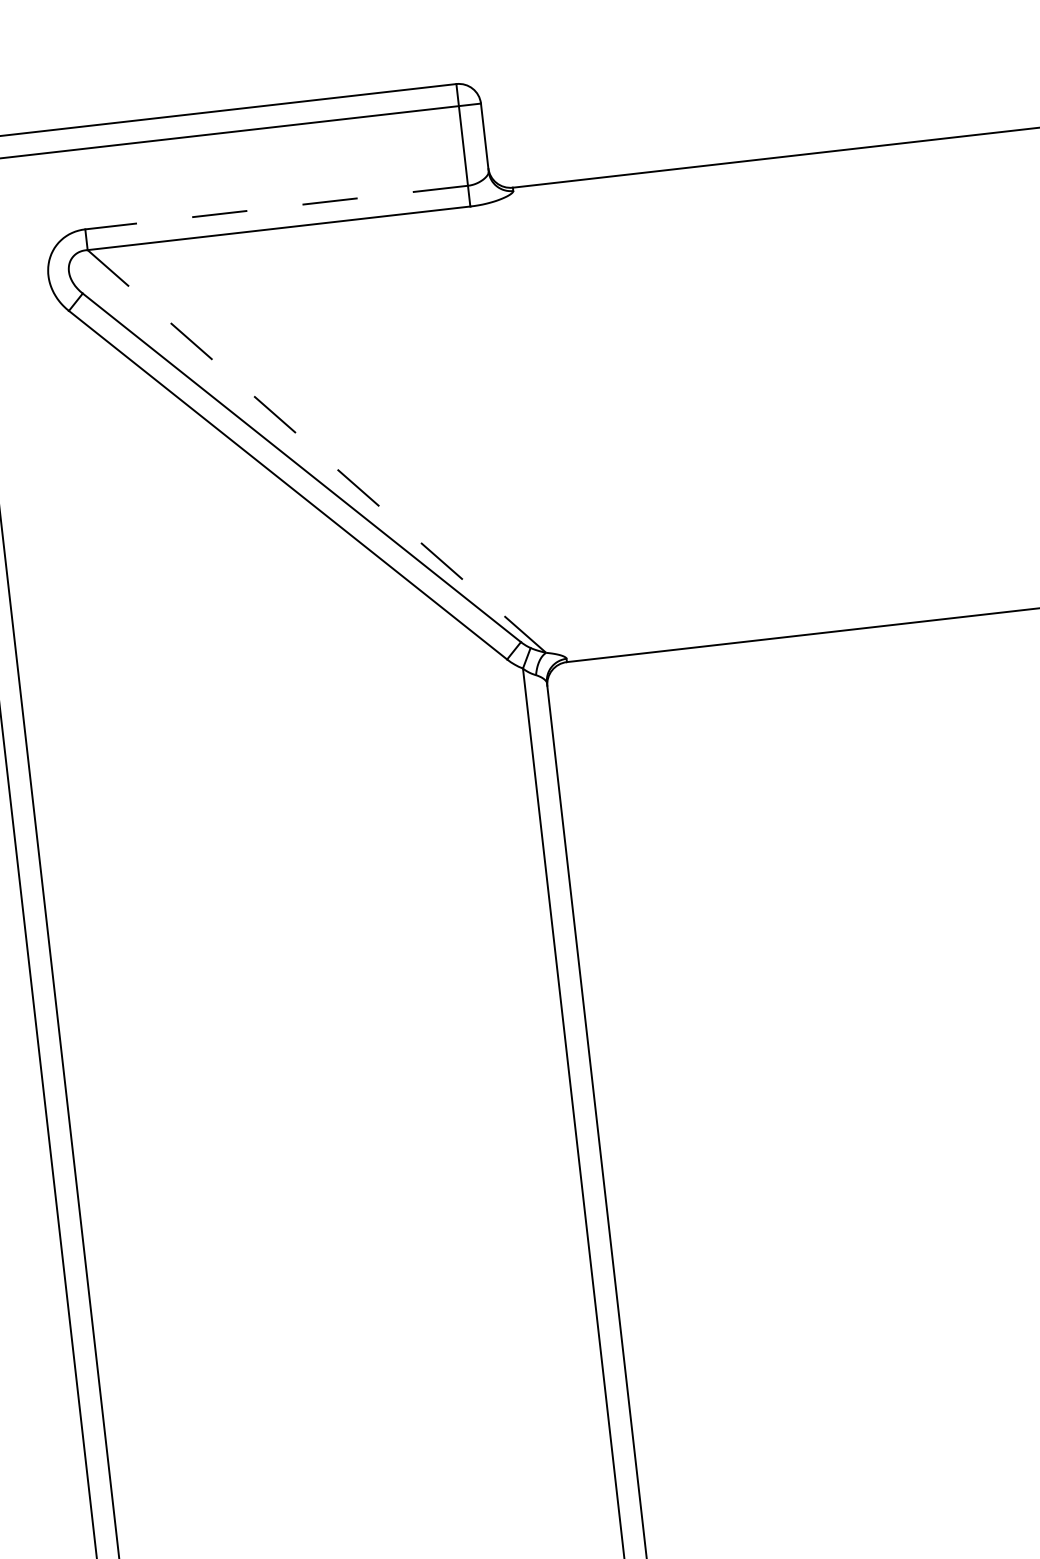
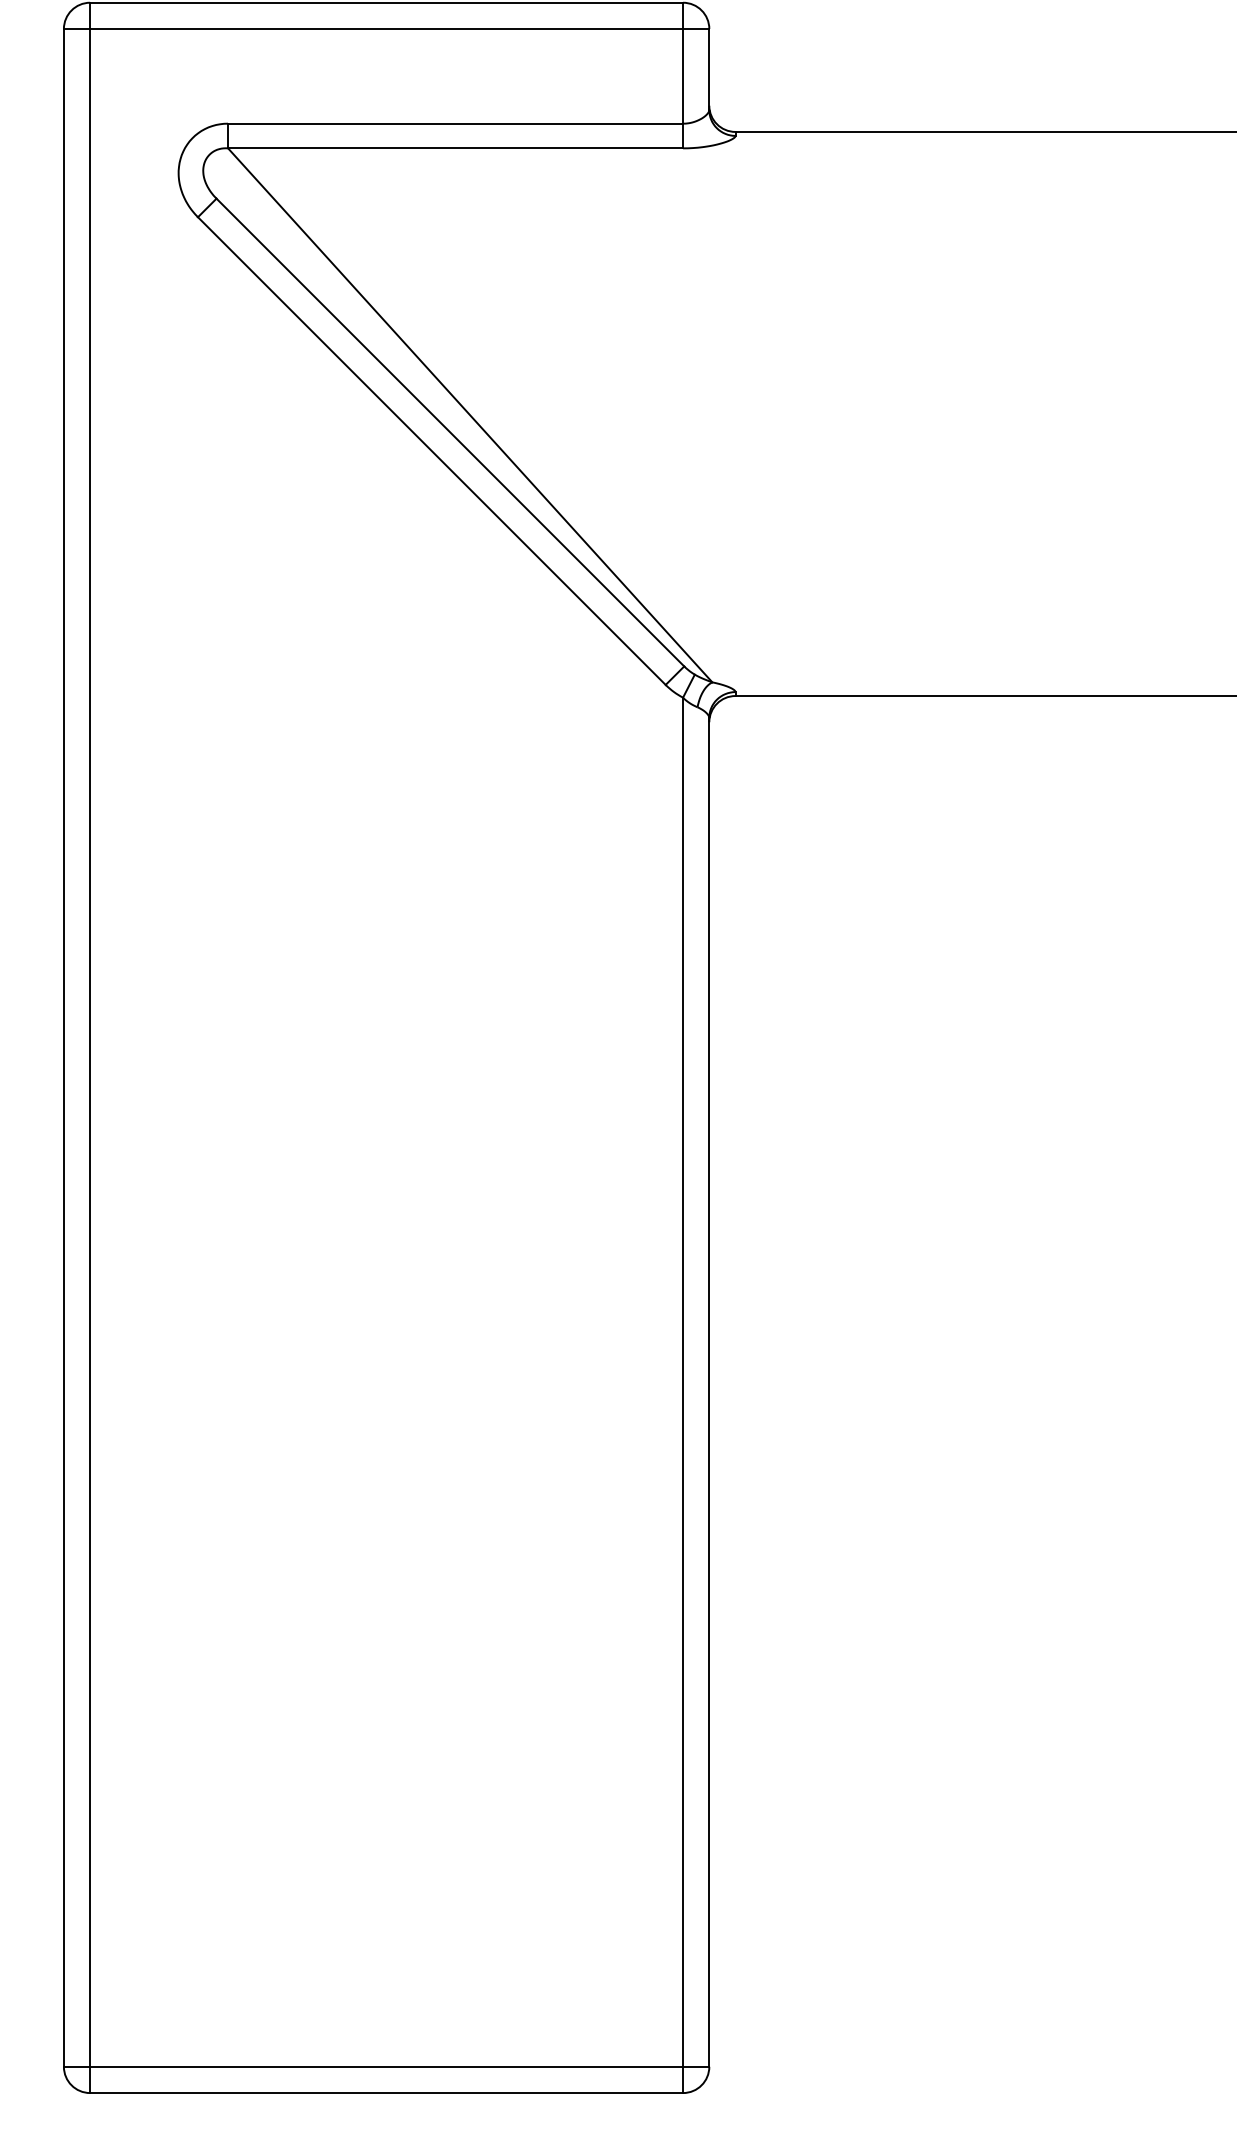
line: (276, 207) -> (455, 123), dashed -> solid
line: (316, 451) -> (469, 415), dashed -> solid

